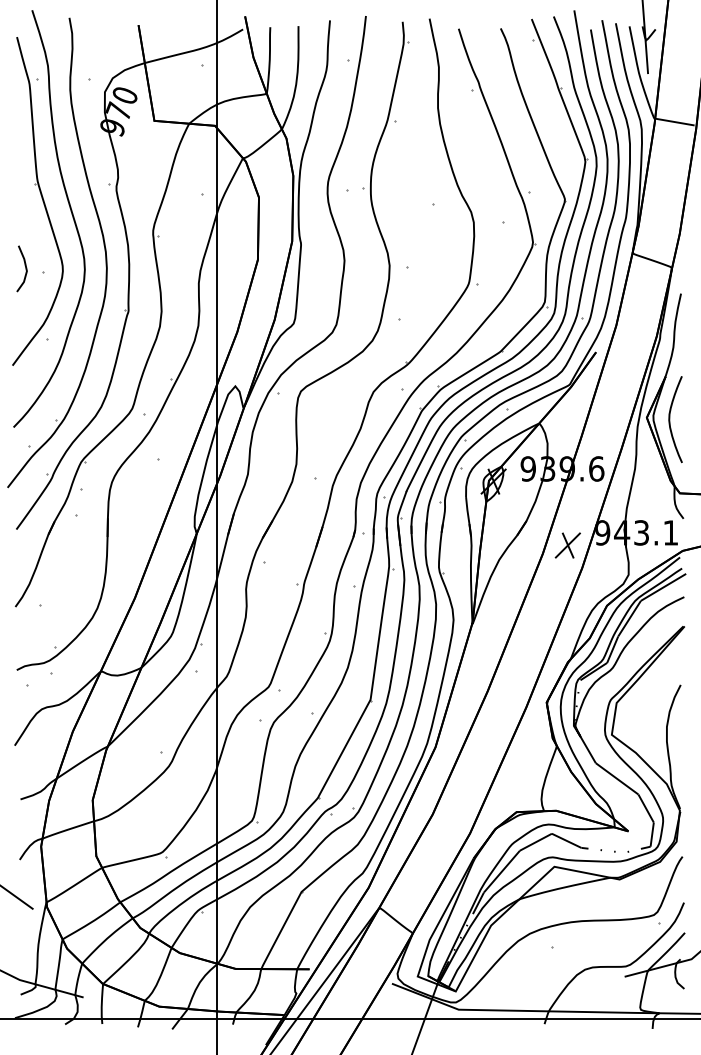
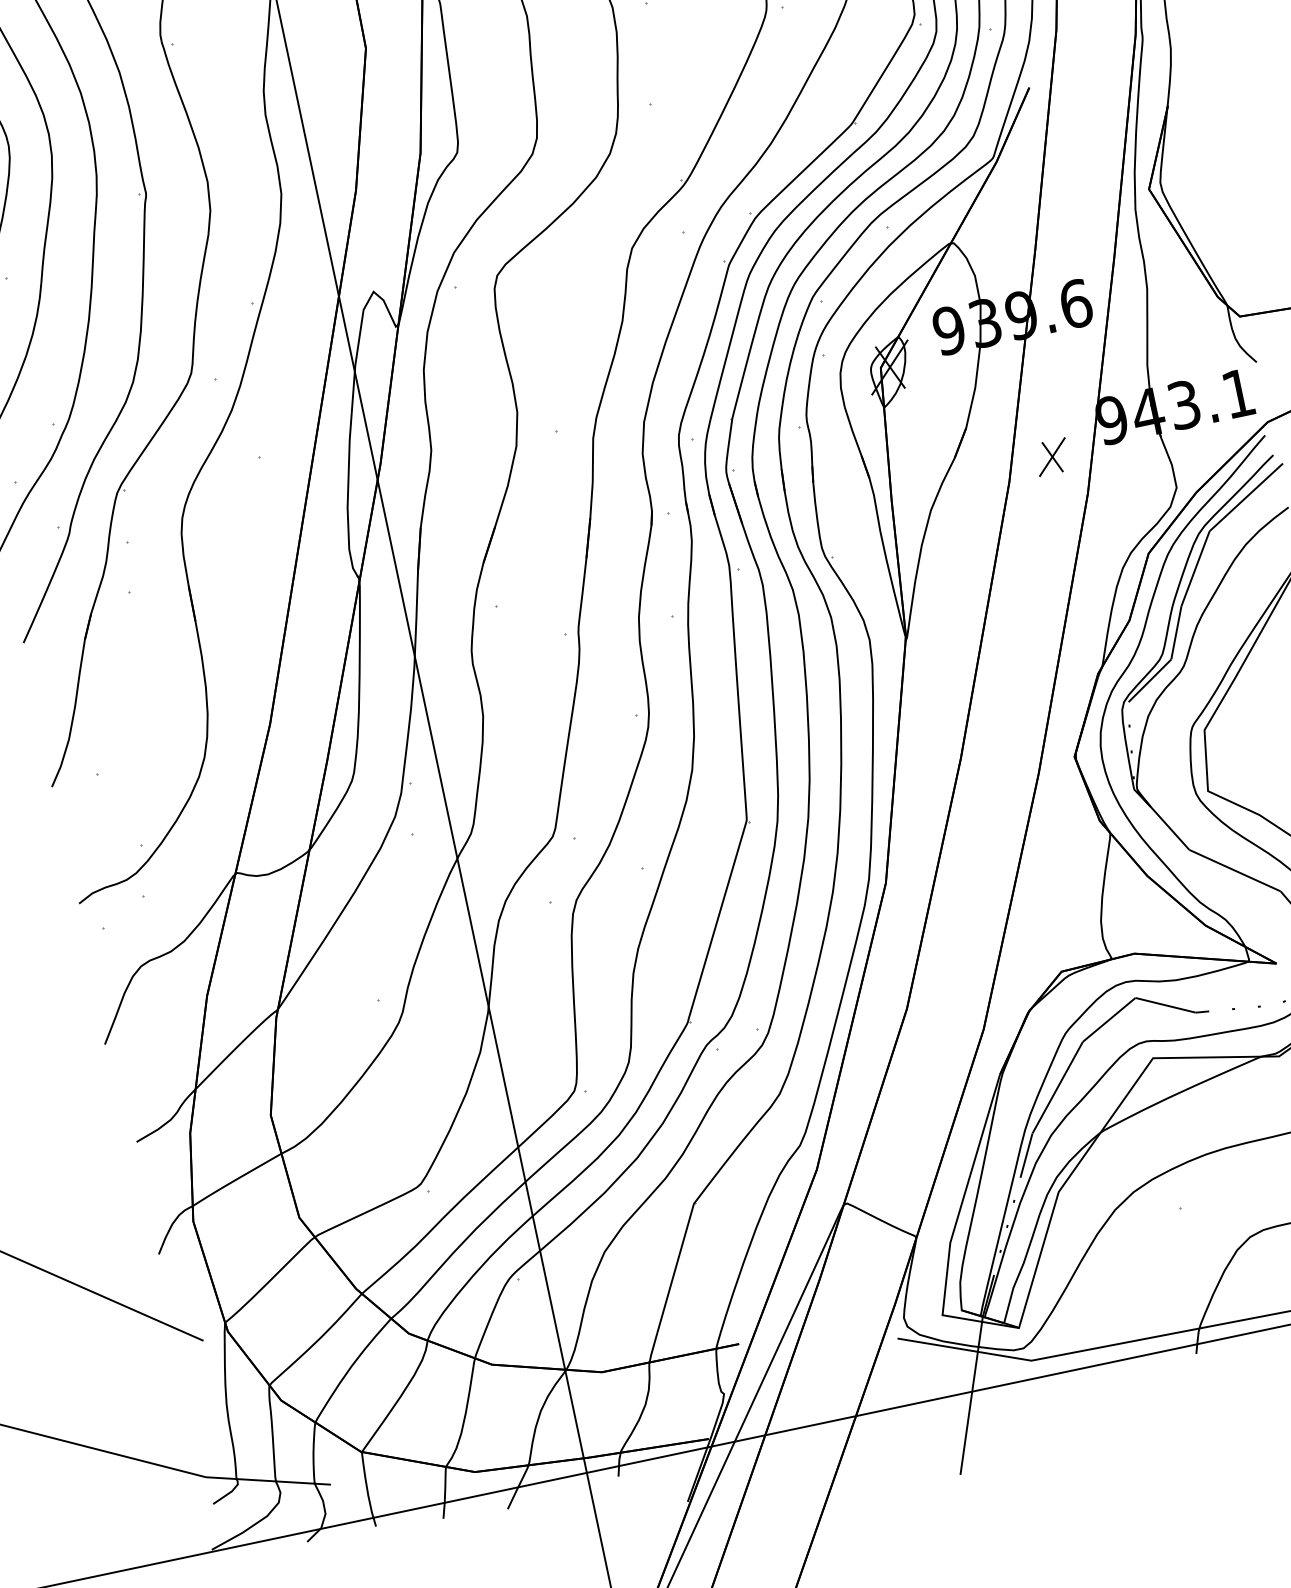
curve: (670, 419) -> (1193, 183), removed
part: (567, 545) -> (1051, 457), size x0.7

